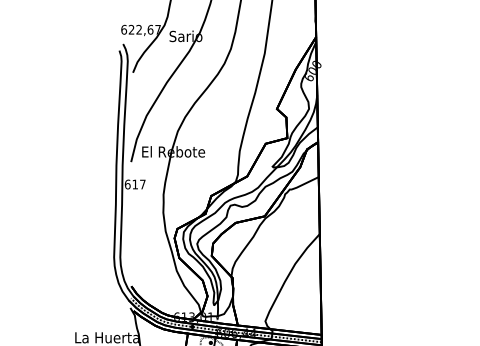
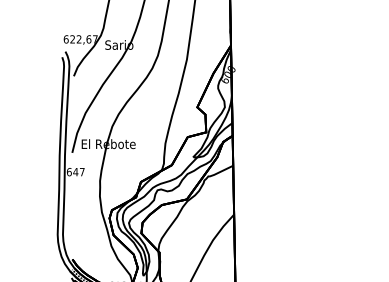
text: (135, 184) -> (76, 172), 617 -> 647

